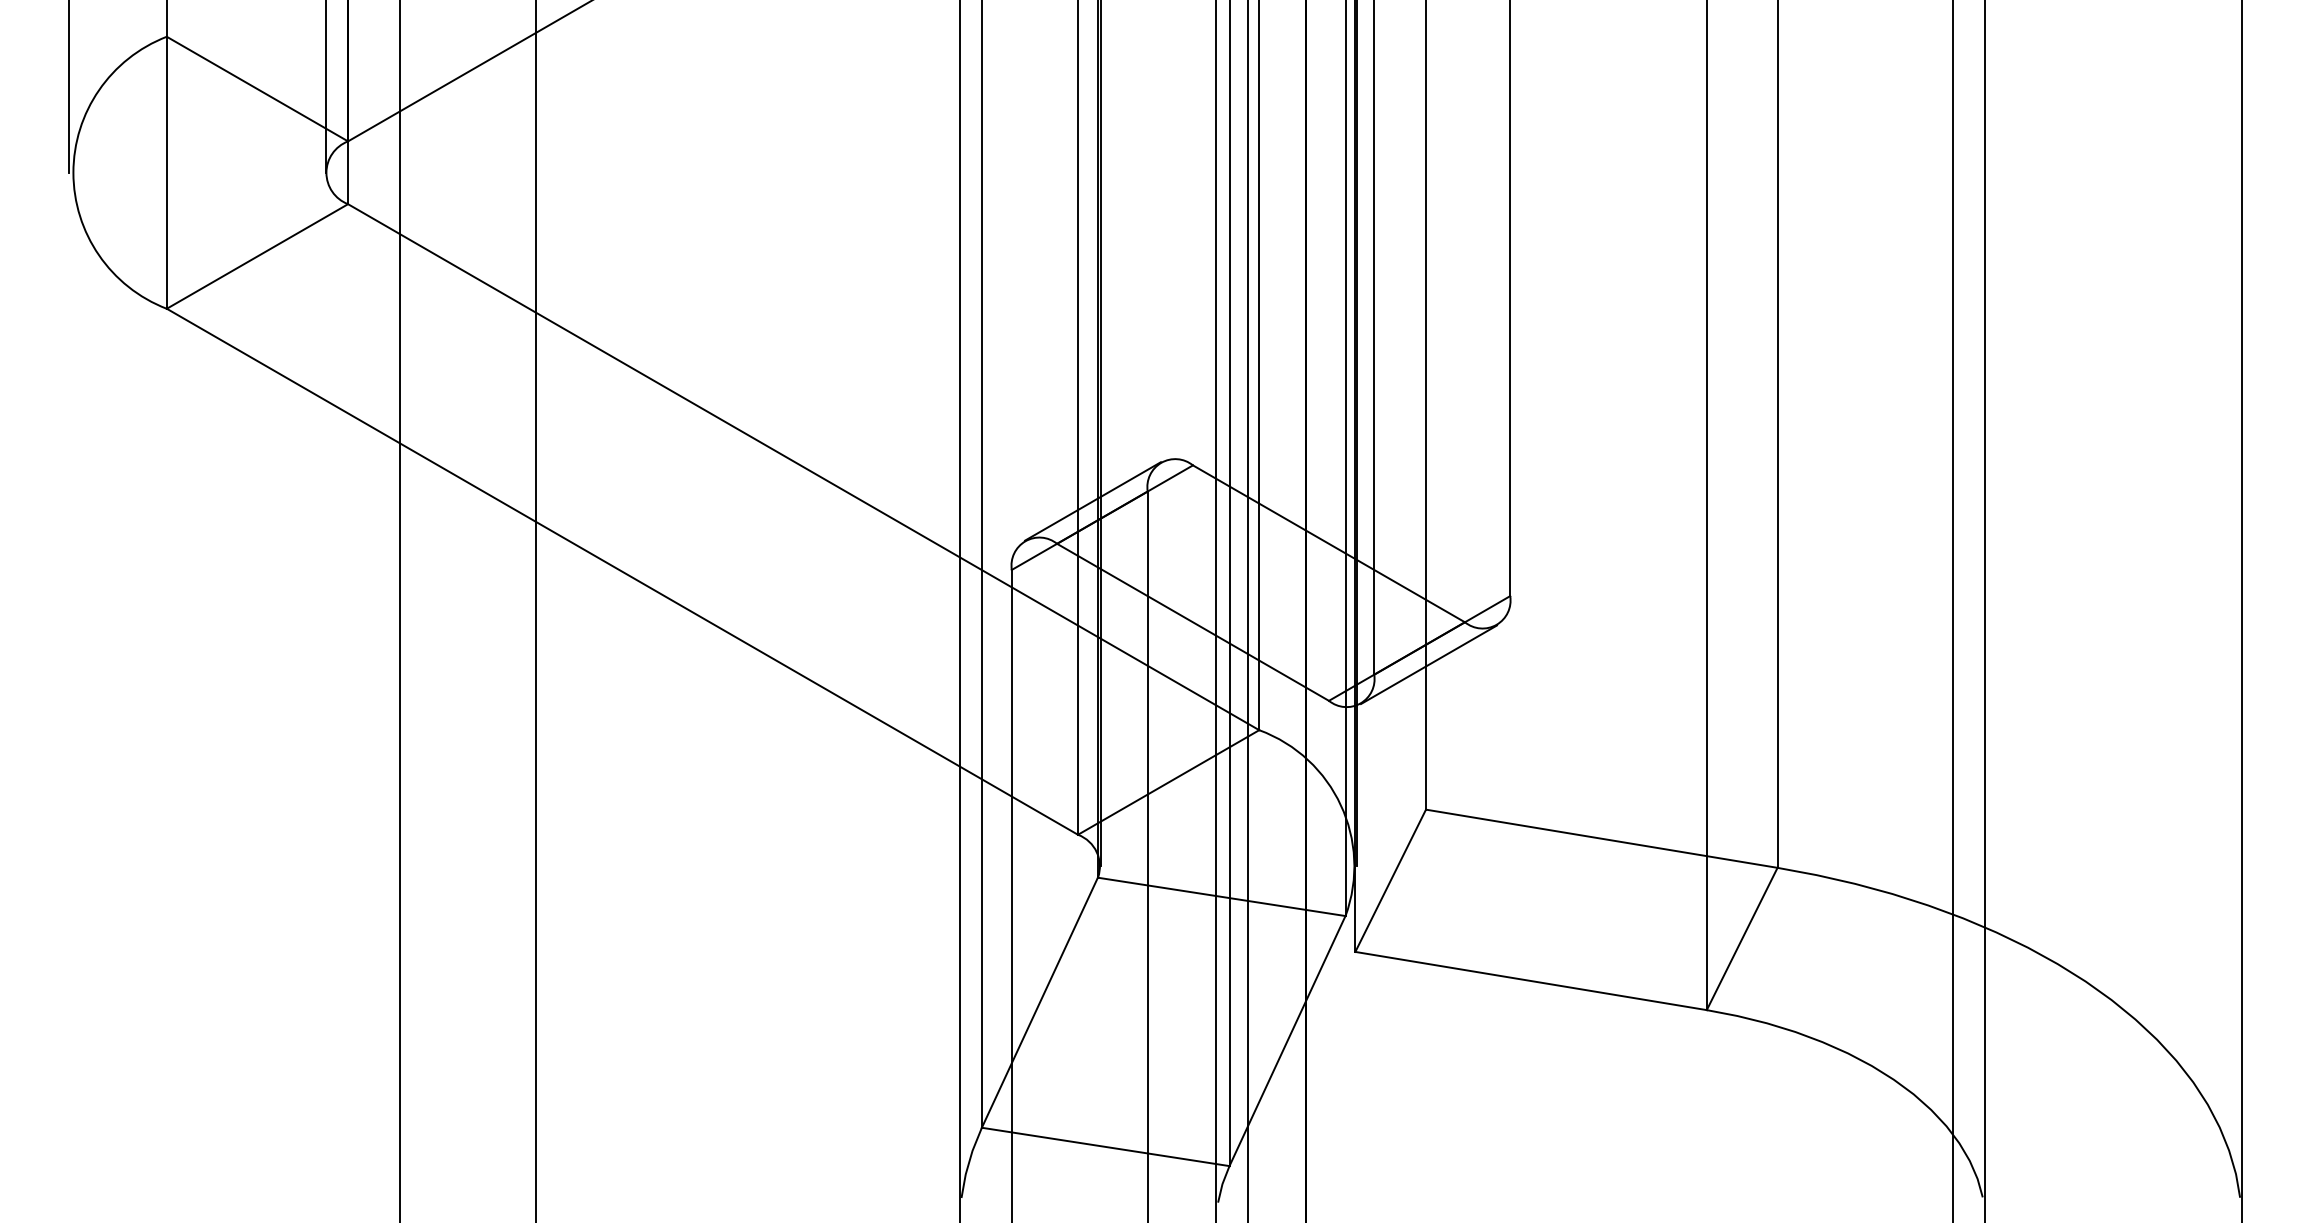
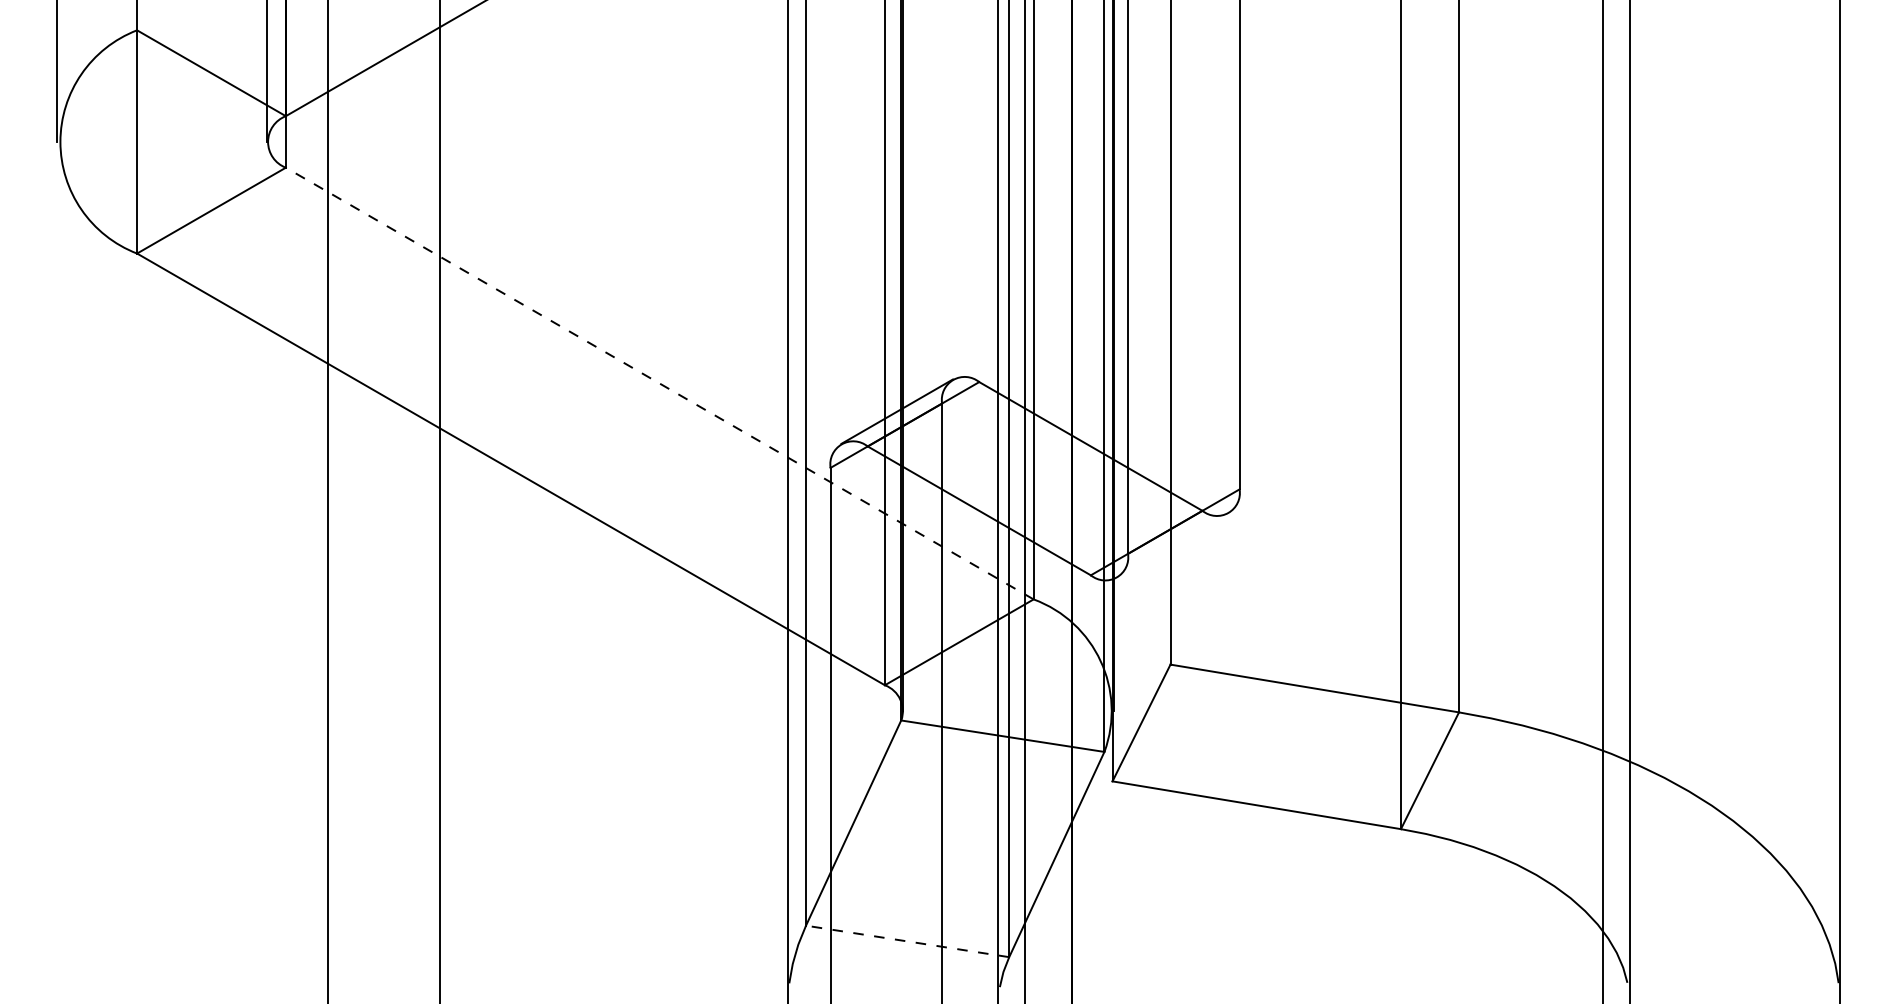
line: (803, 466) -> (659, 382), solid -> dashed
line: (1429, 664) -> (1173, 545), removed
line: (1105, 1146) -> (907, 941), solid -> dashed

